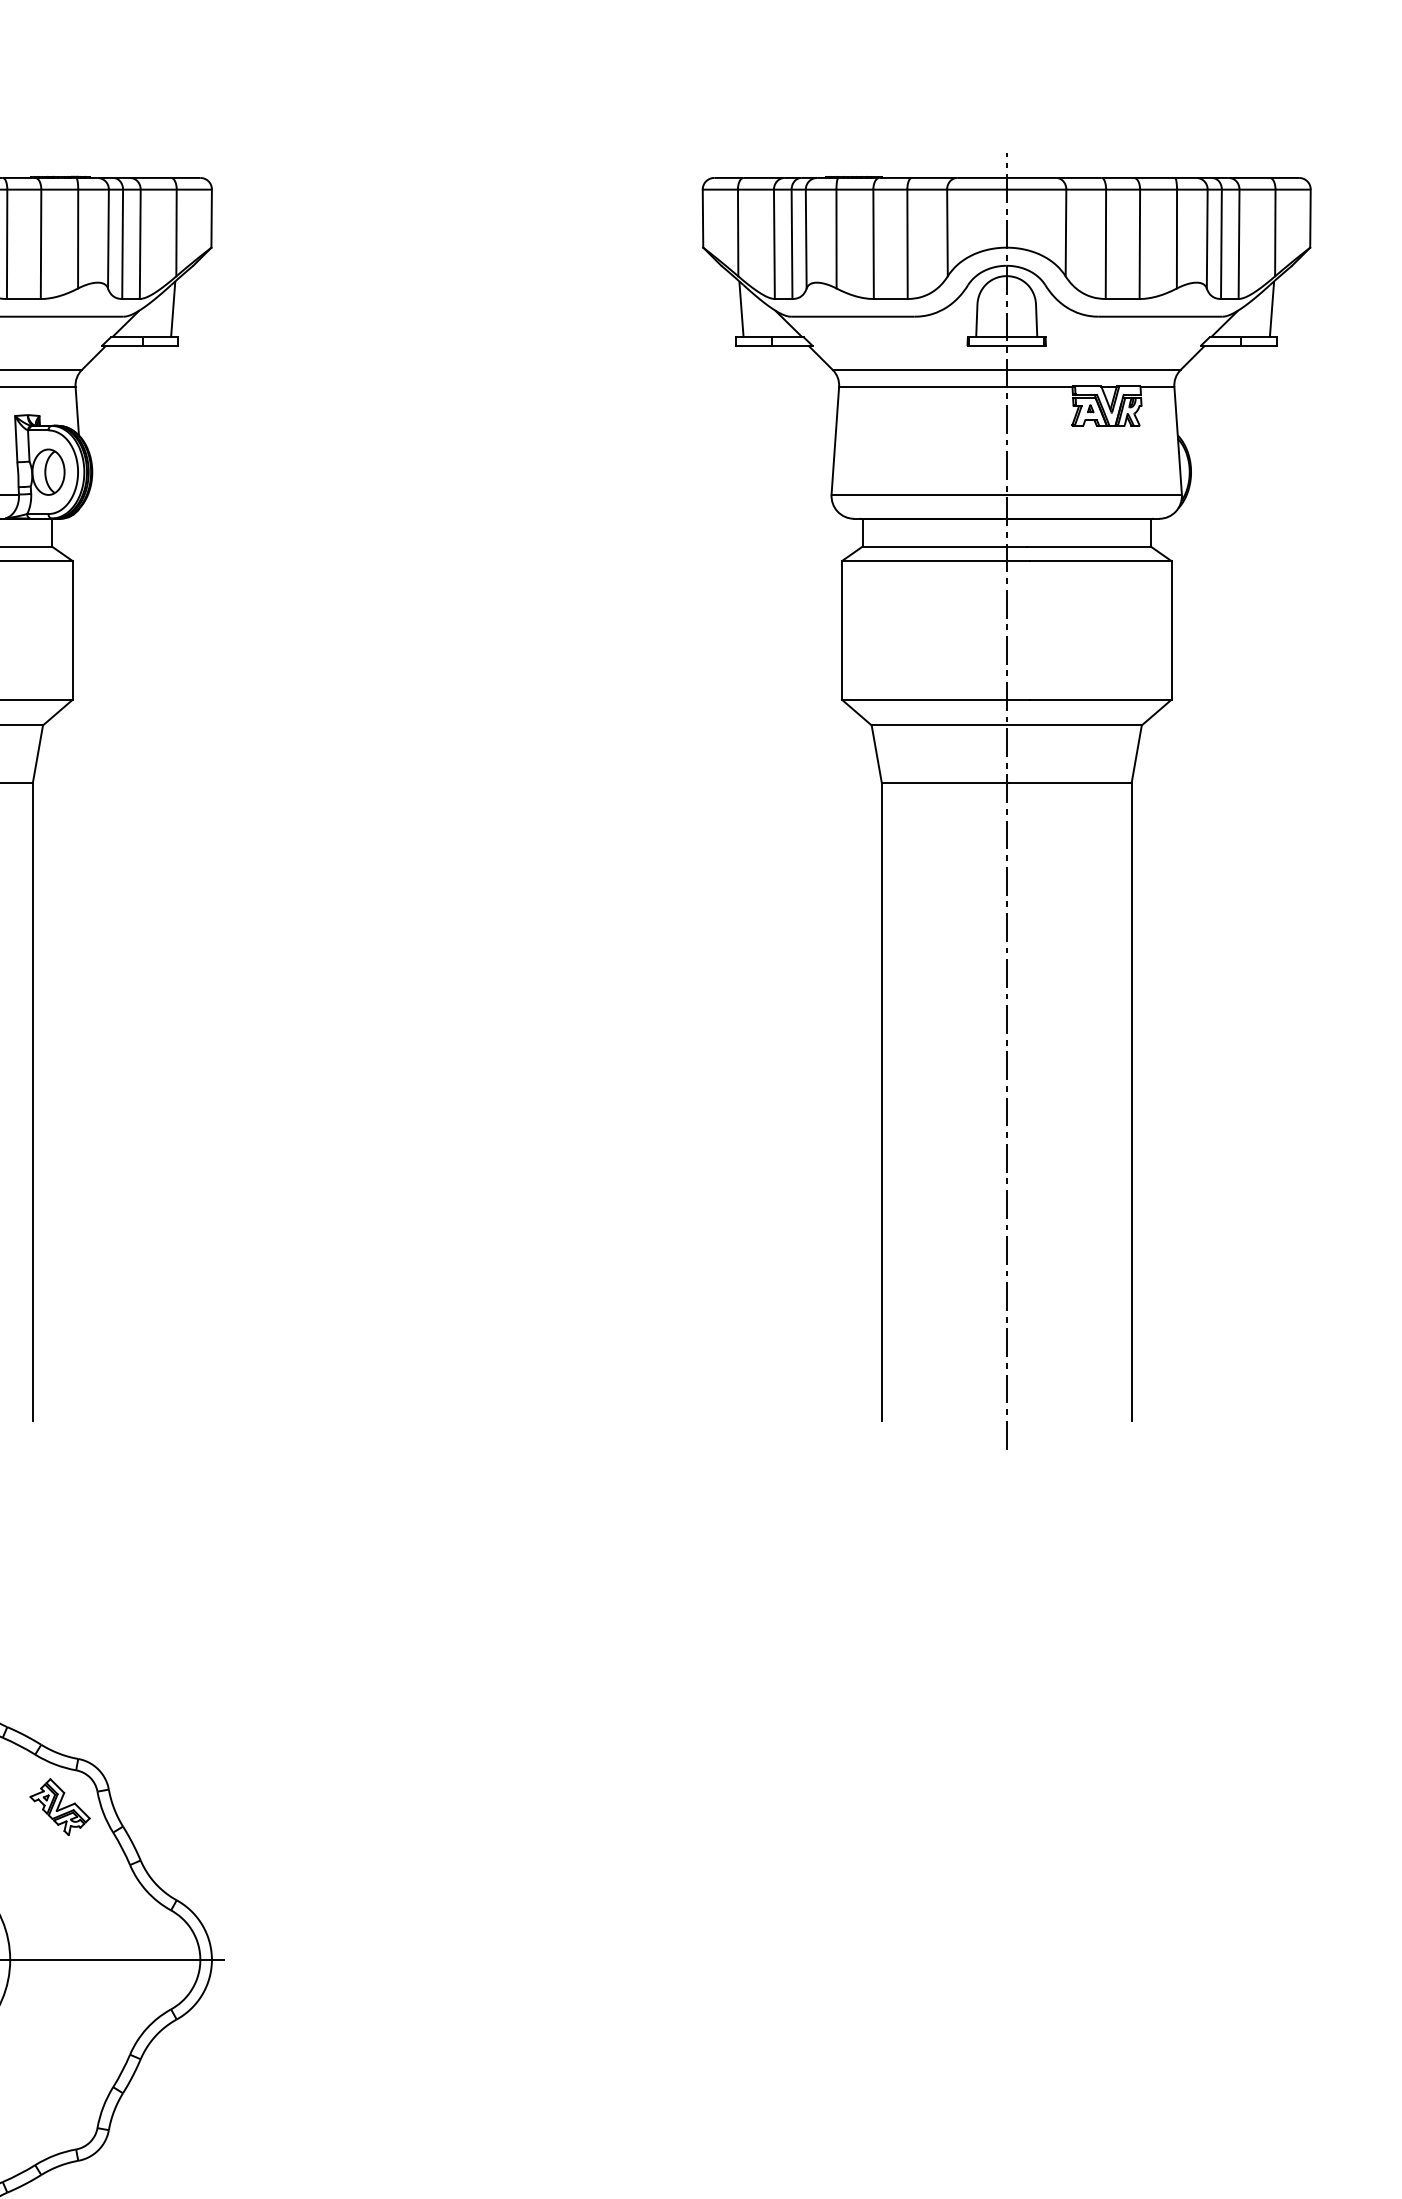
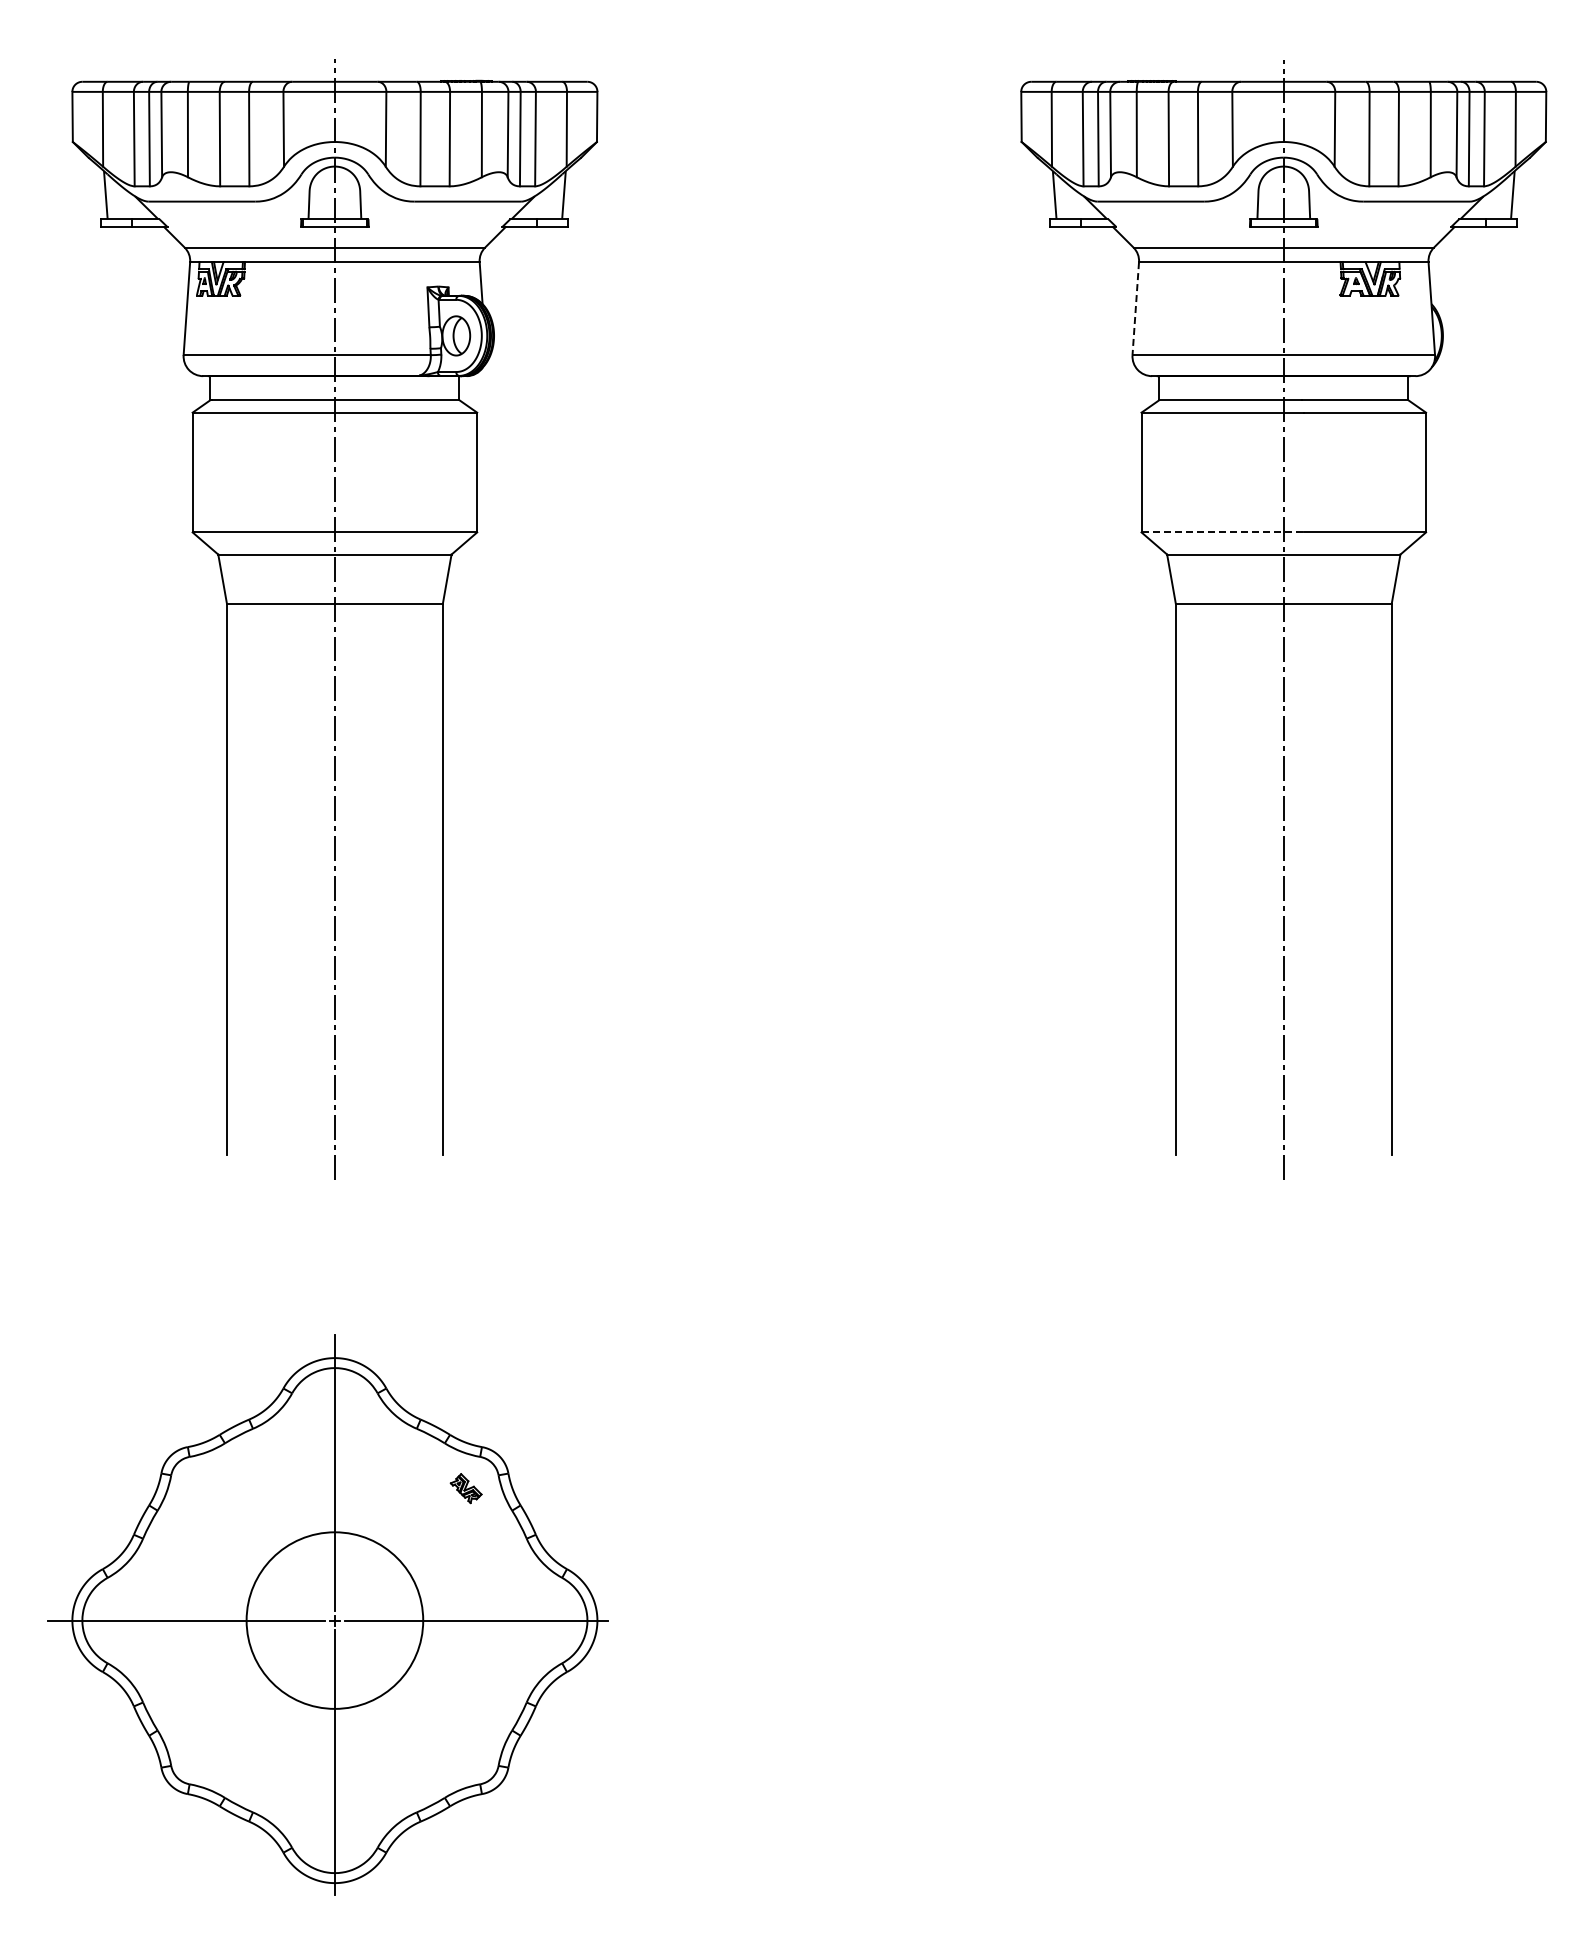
line: (835, 440) -> (1135, 308), solid -> dashed
line: (936, 699) -> (1223, 532), solid -> dashed
part: (59, 1806) -> (465, 1488), size x0.6

